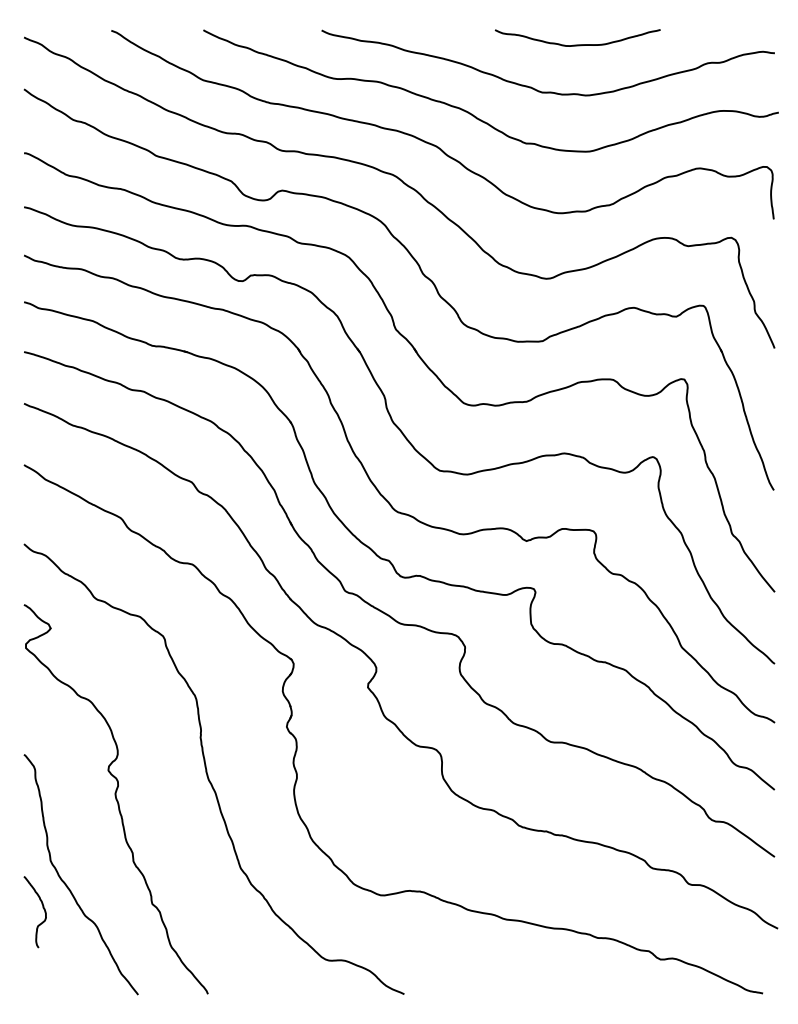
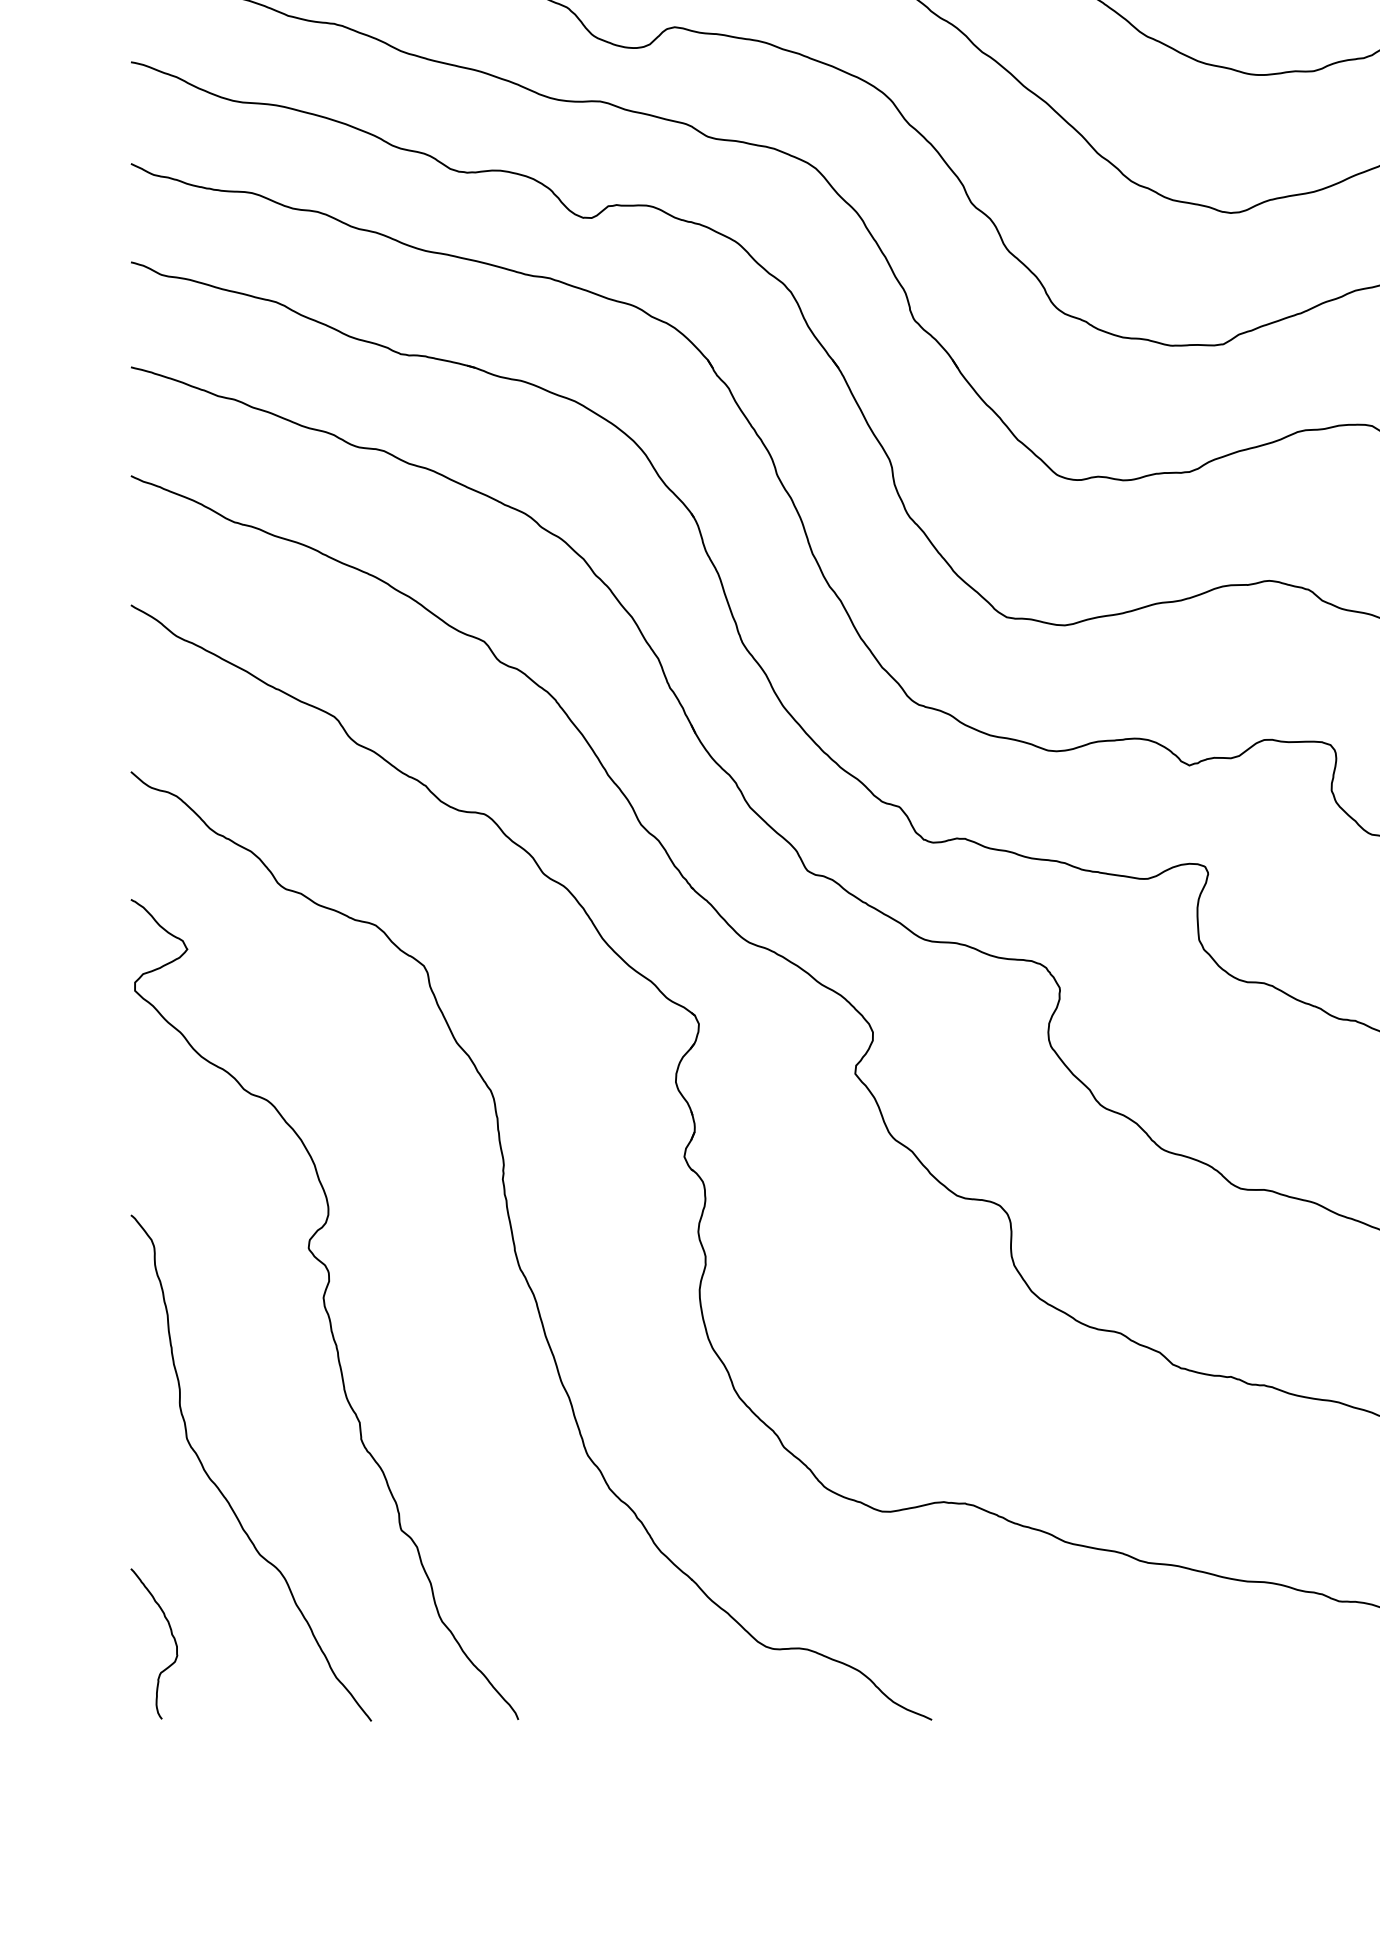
curve: (42, 907) -> (169, 1634), moved

